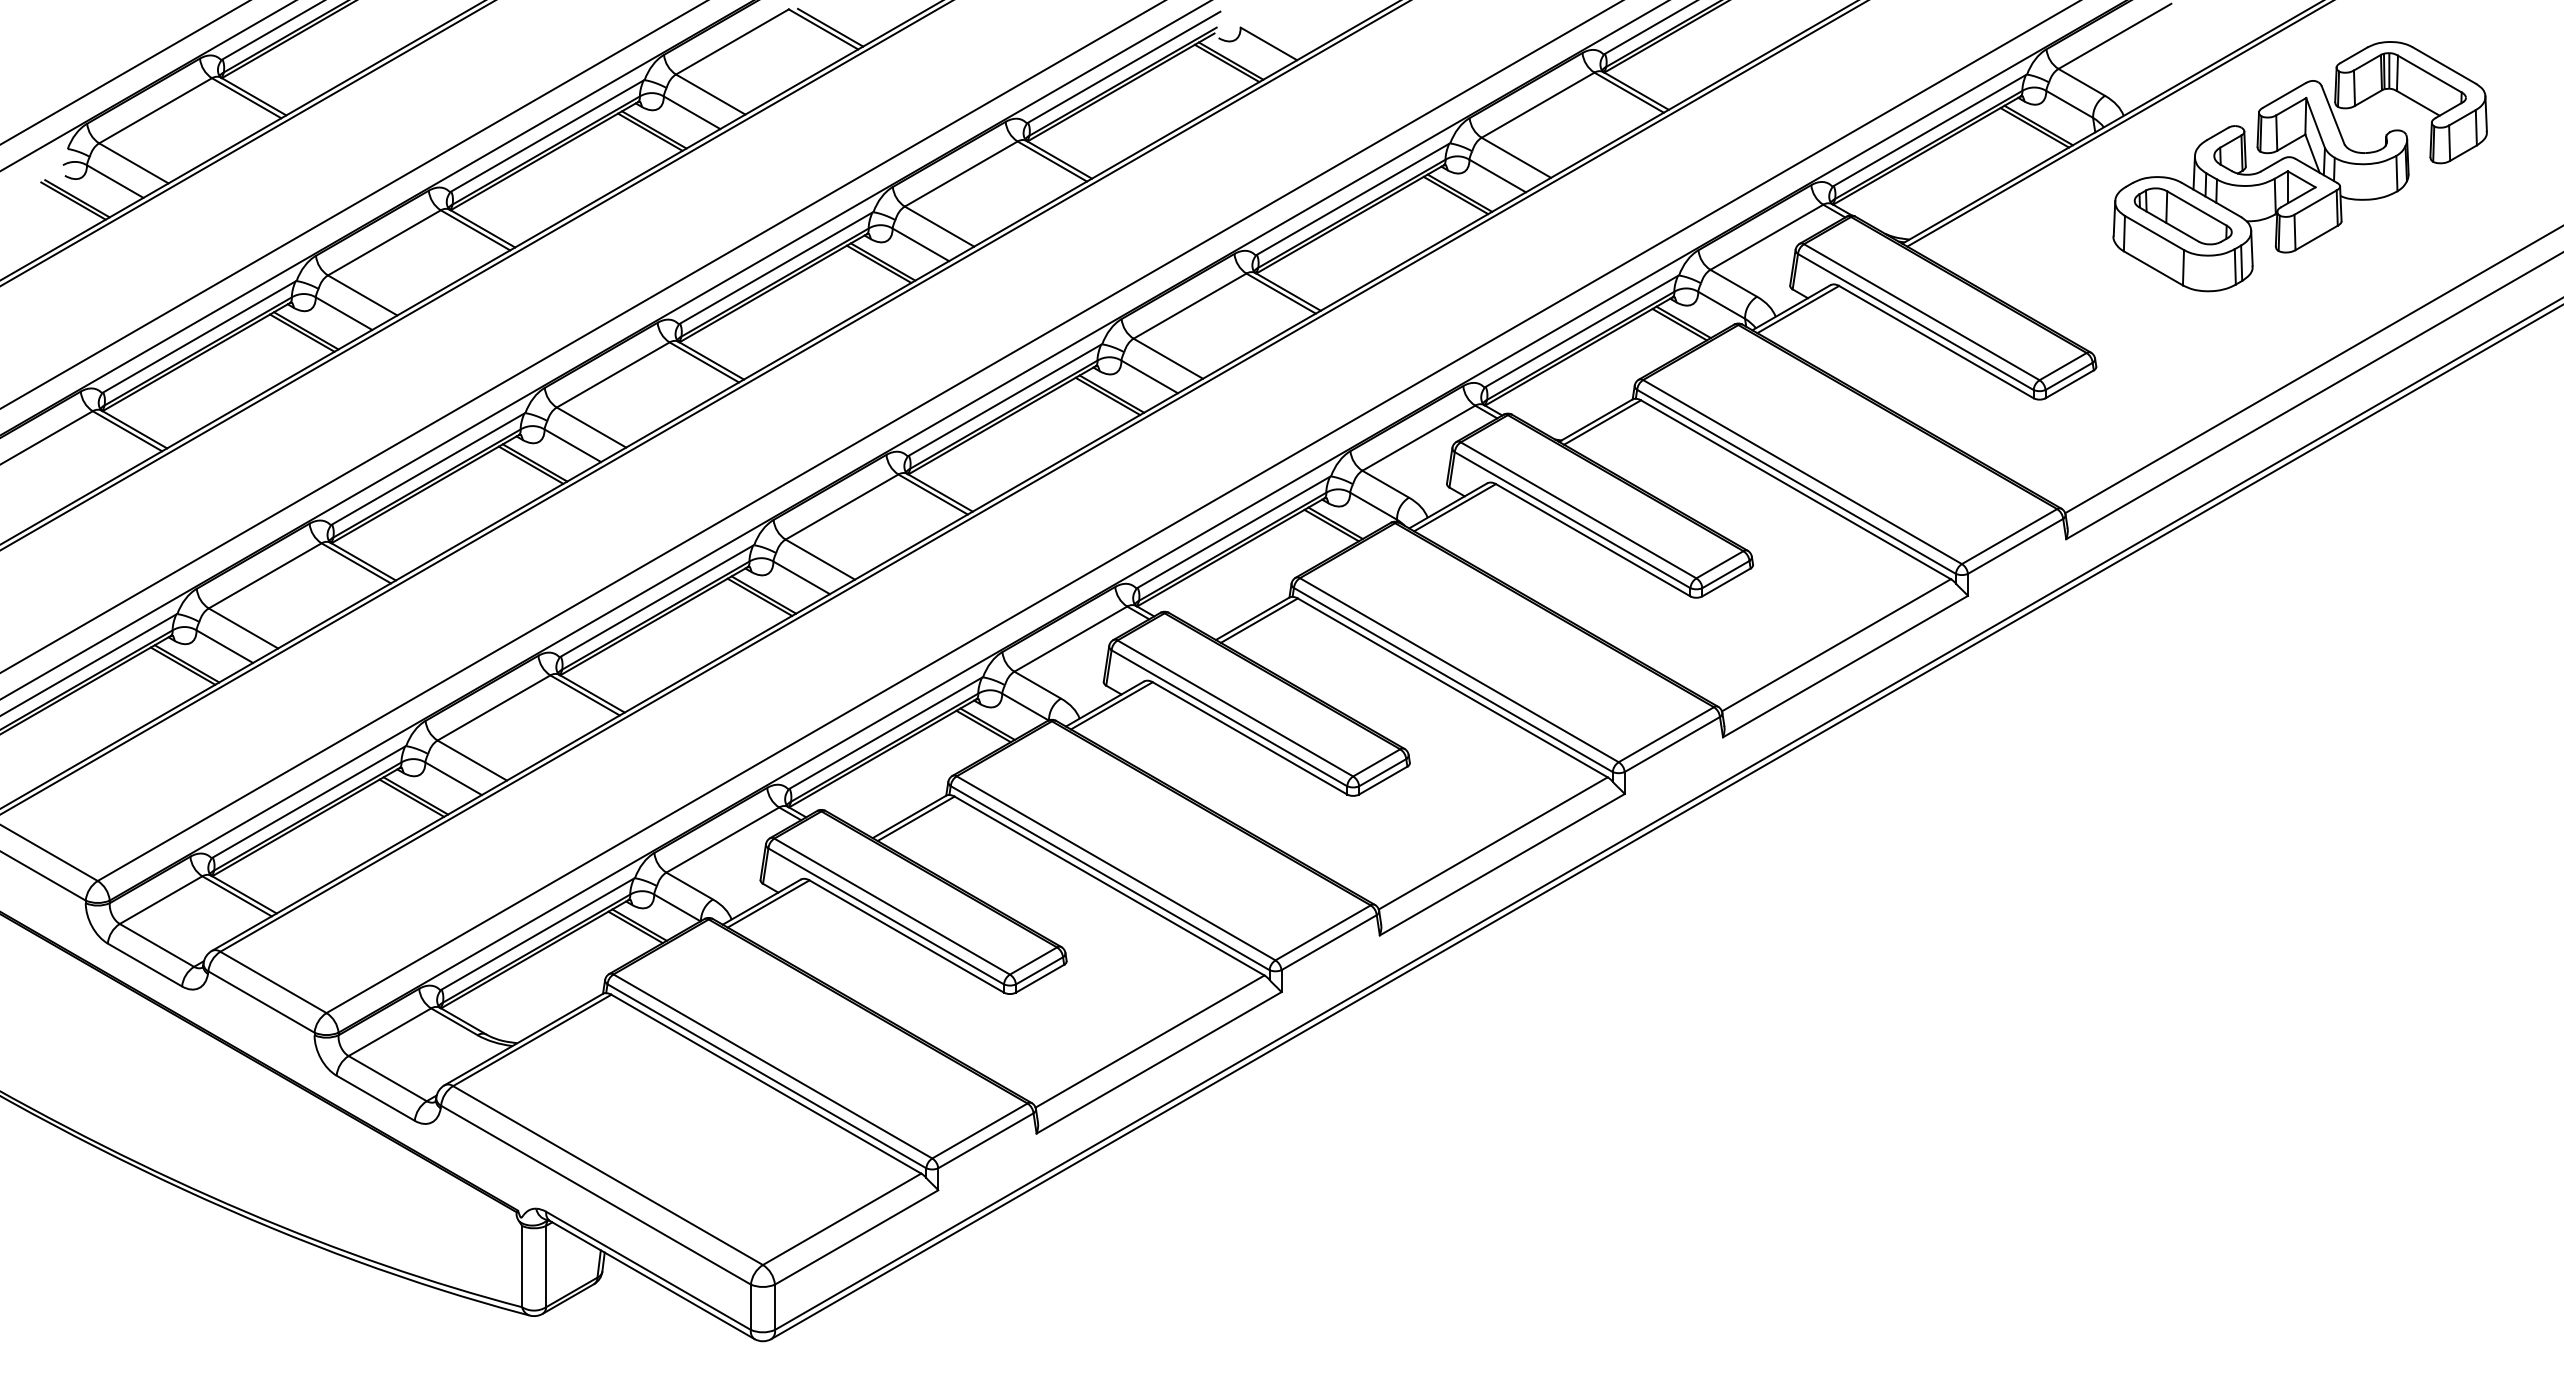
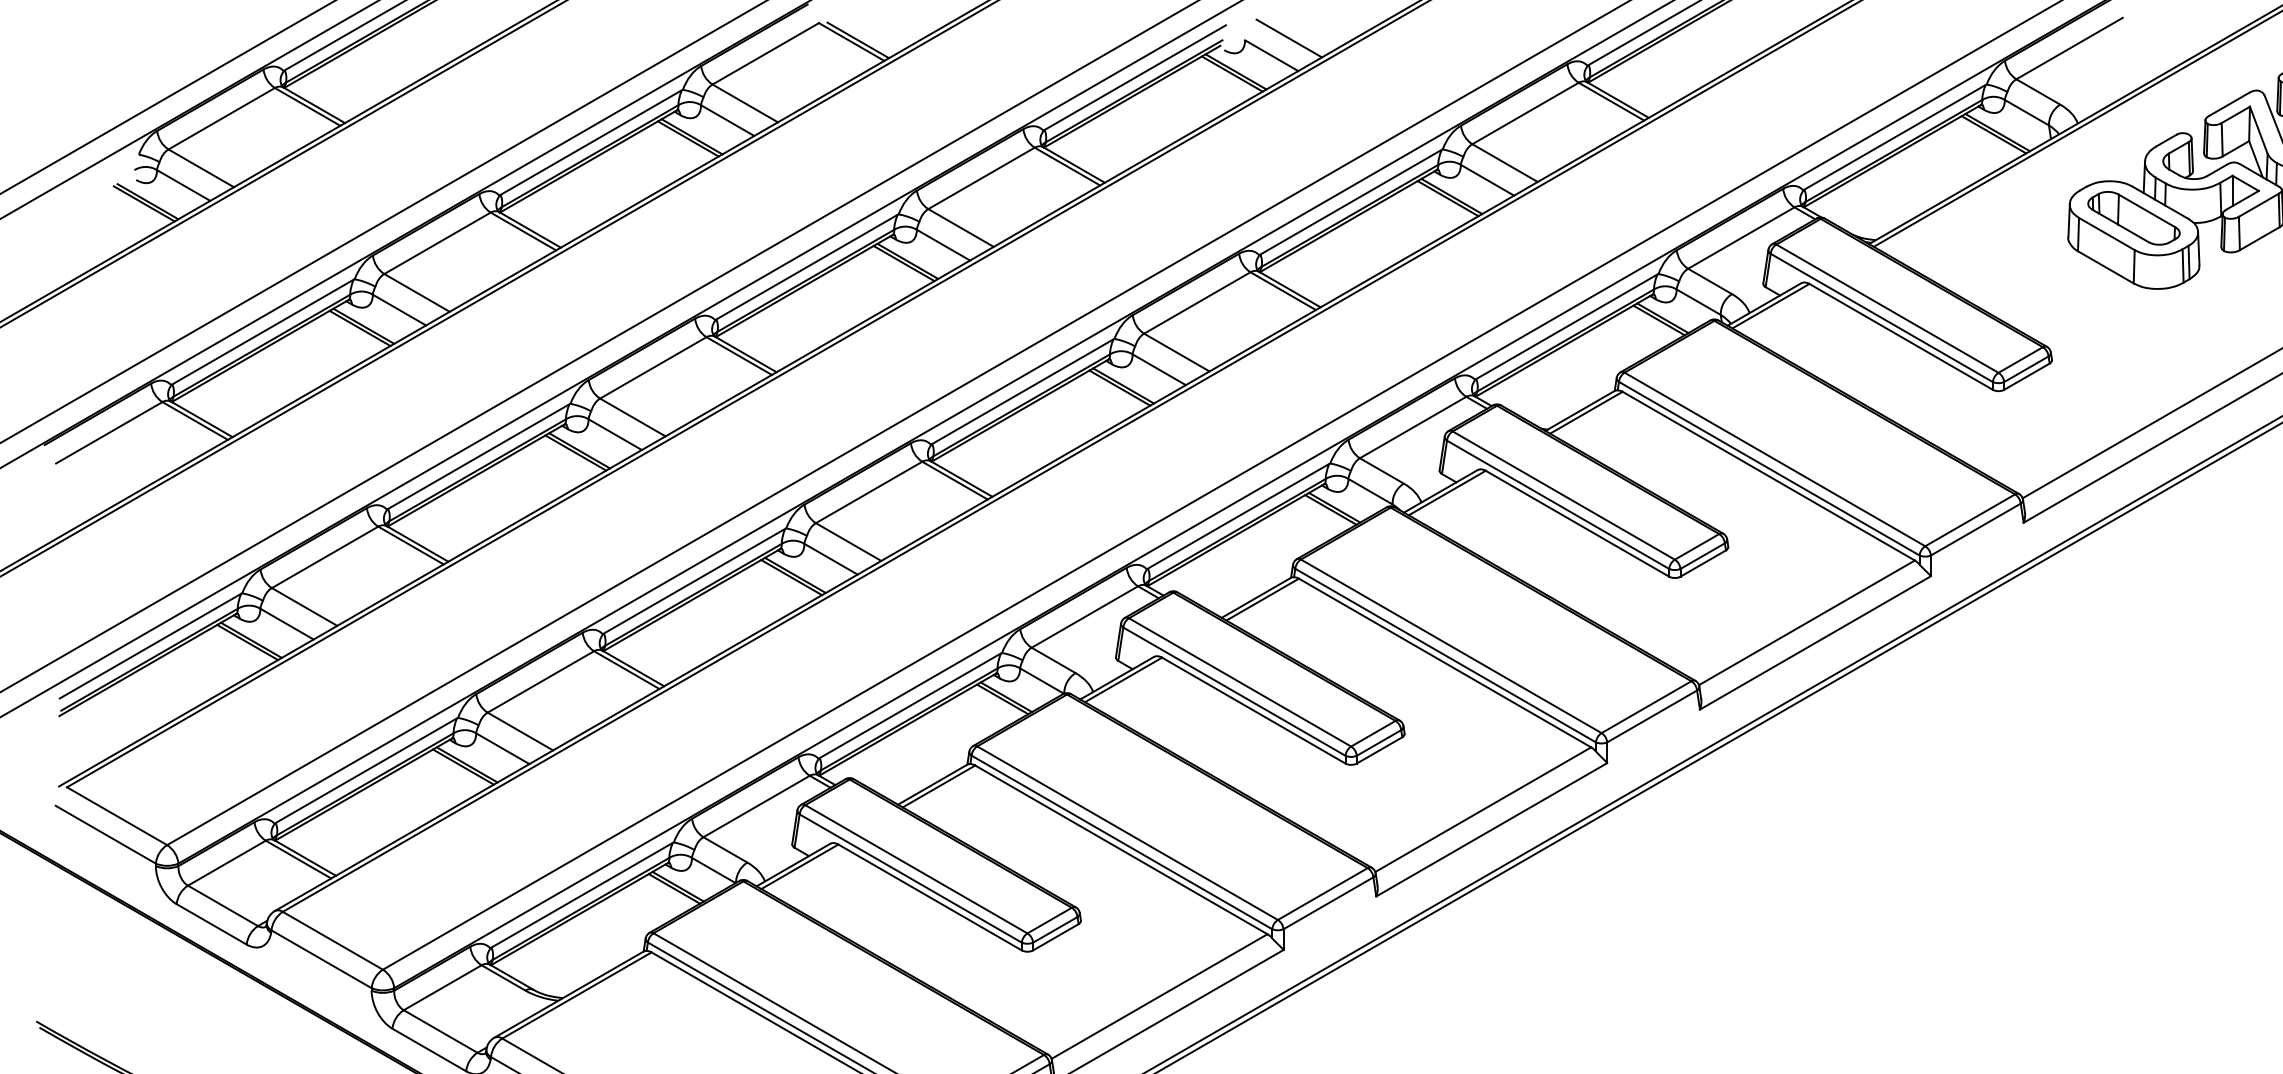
line: (1287, 25) -> (1289, 38), added

